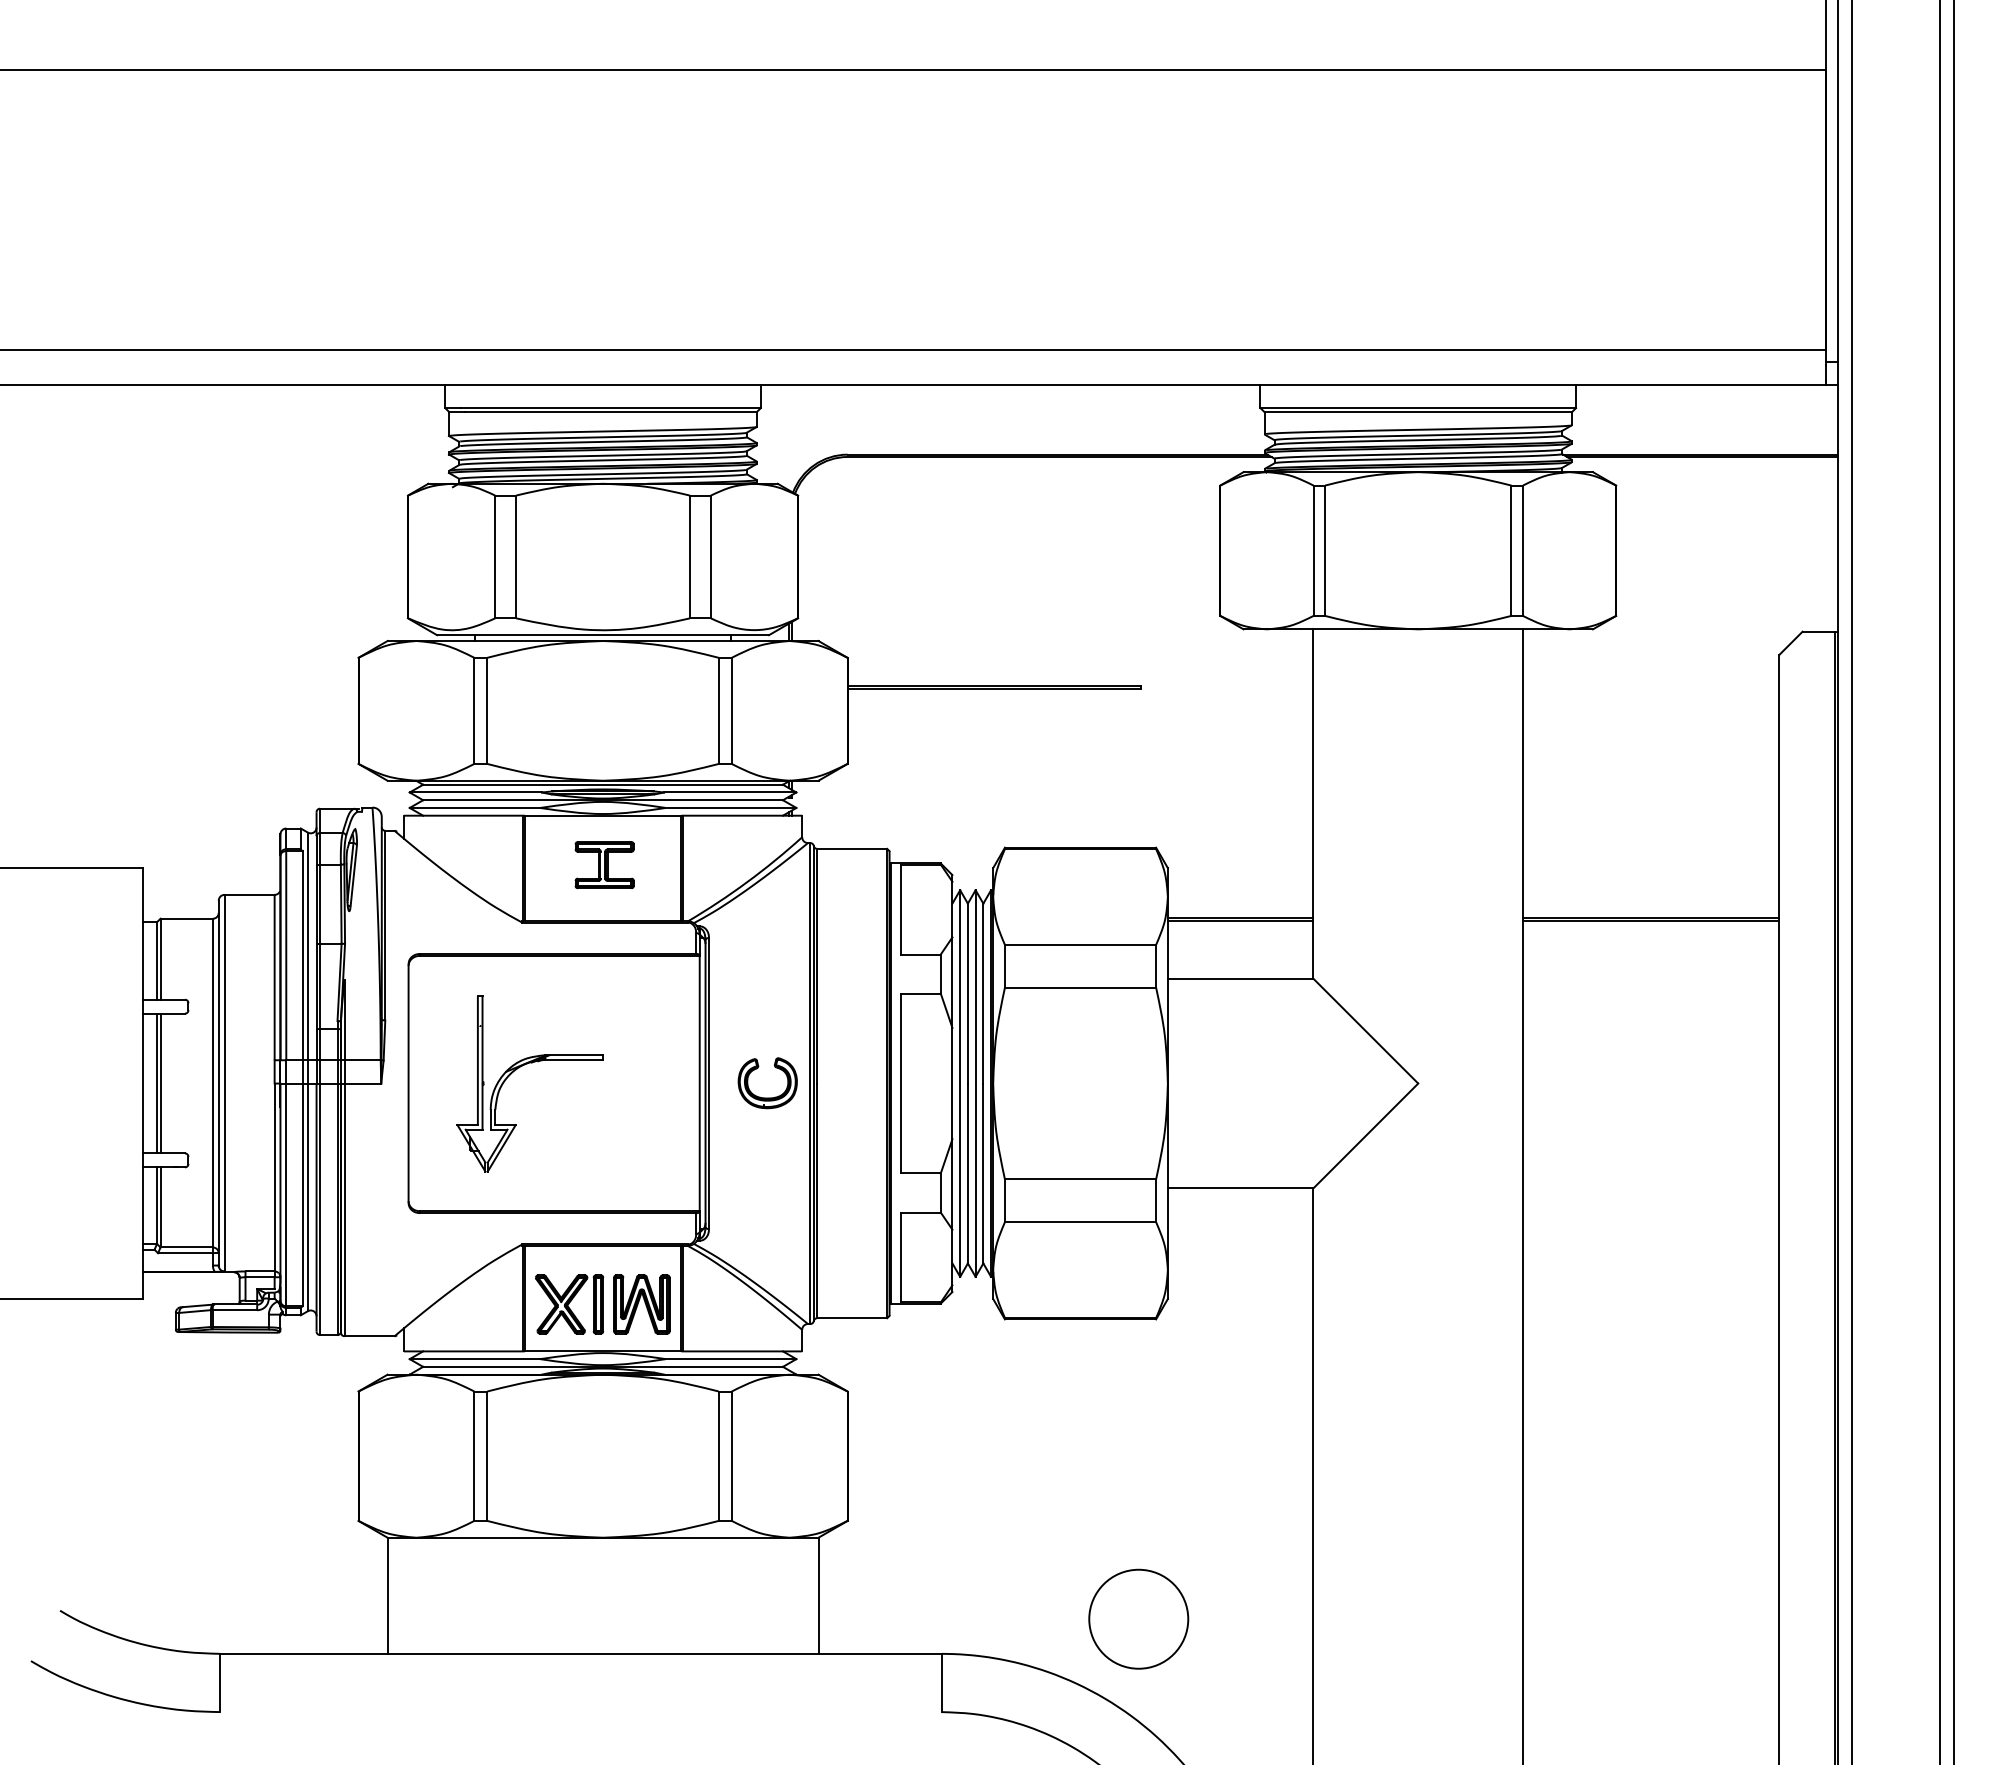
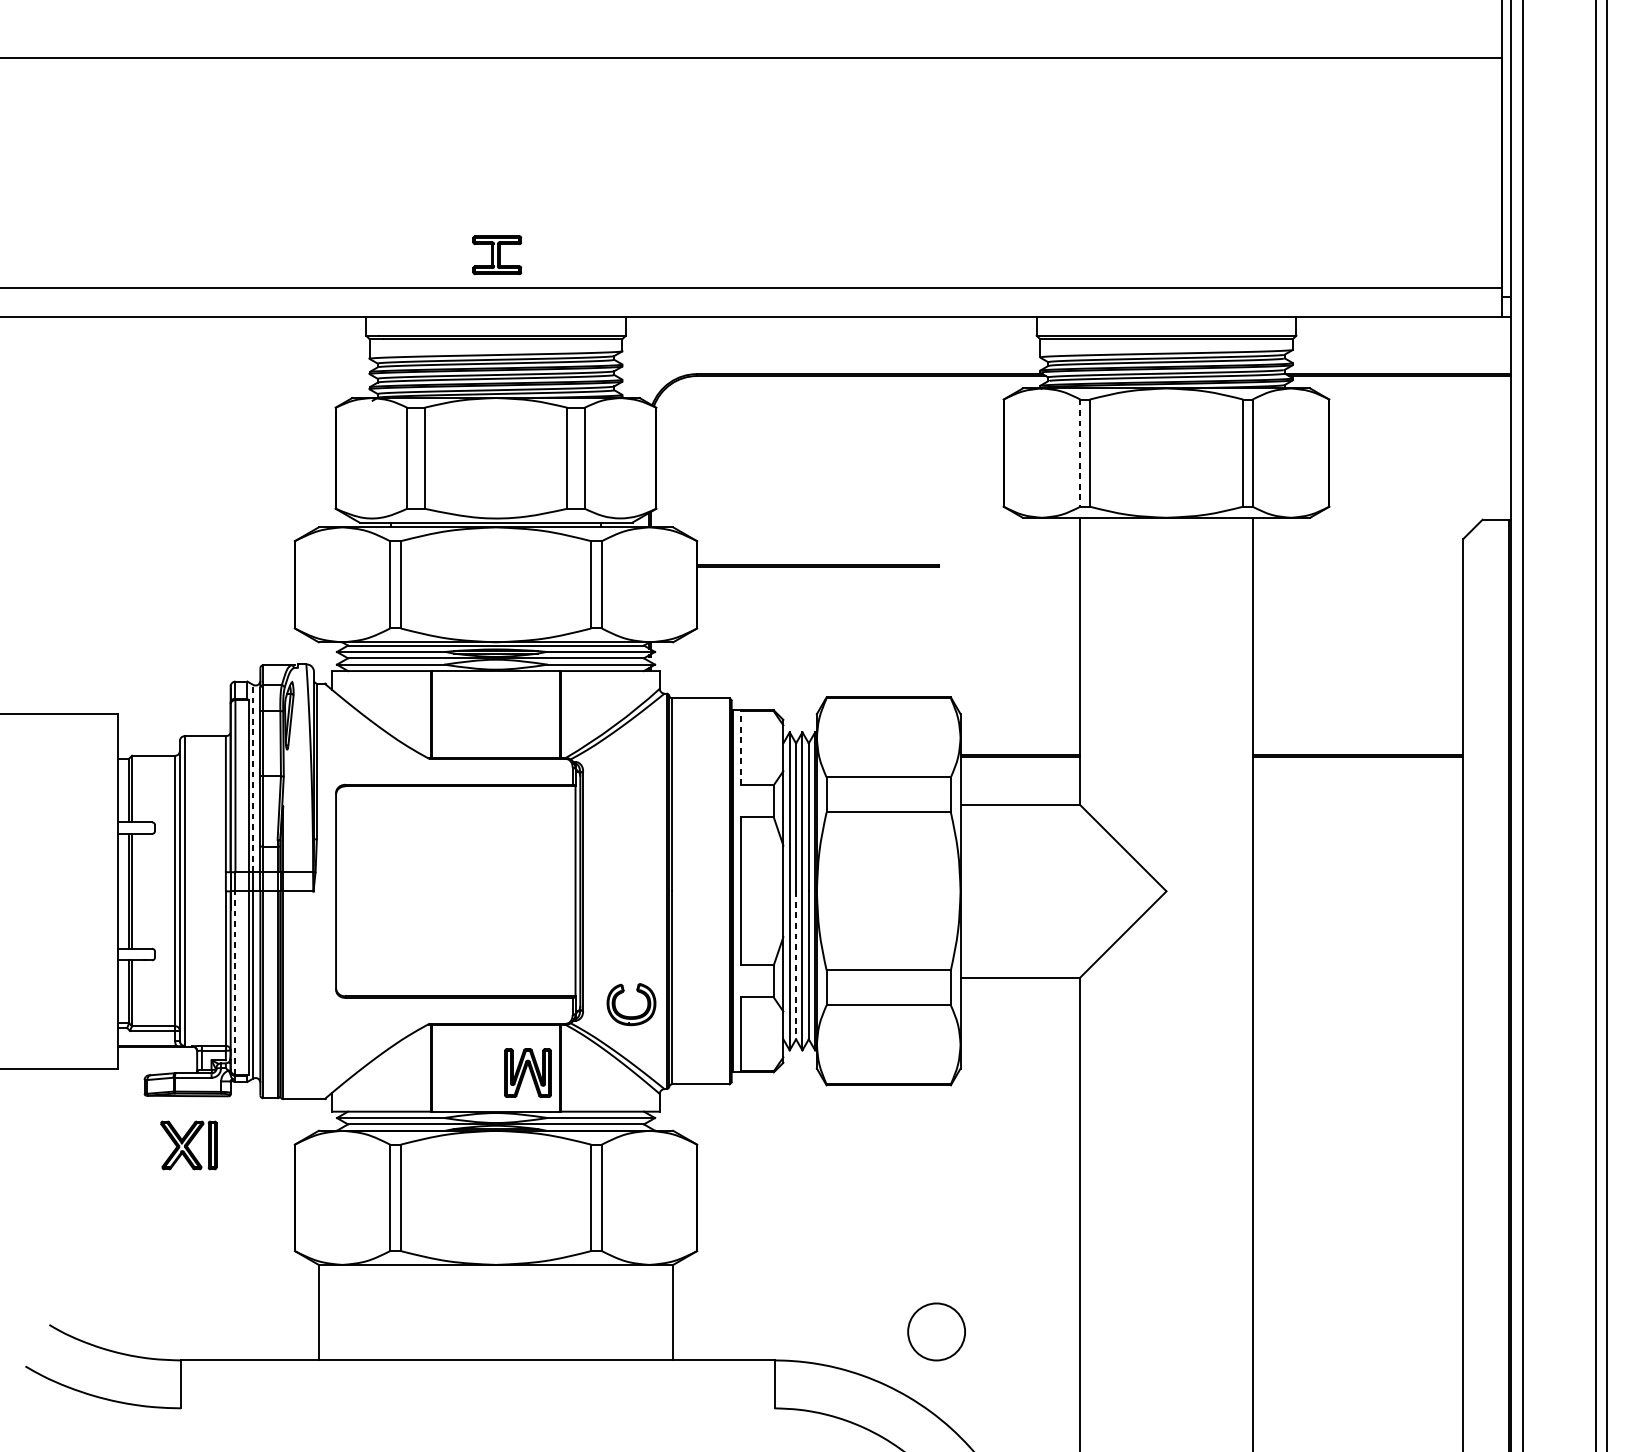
line: (1313, 551) -> (1080, 453), solid -> dashed
part: (604, 865) -> (497, 255), moved
line: (901, 909) -> (741, 748), solid -> dashed
line: (307, 946) -> (252, 778), solid -> dashed
part: (519, 1068) -> (427, 878), removed
part: (767, 1097) -> (631, 1016), moved
line: (967, 1173) -> (795, 965), solid -> dashed
line: (286, 1194) -> (235, 982), solid -> dashed
part: (569, 1304) -> (188, 1145), moved
circle: (1138, 1618) -> (936, 1331), size x0.7

